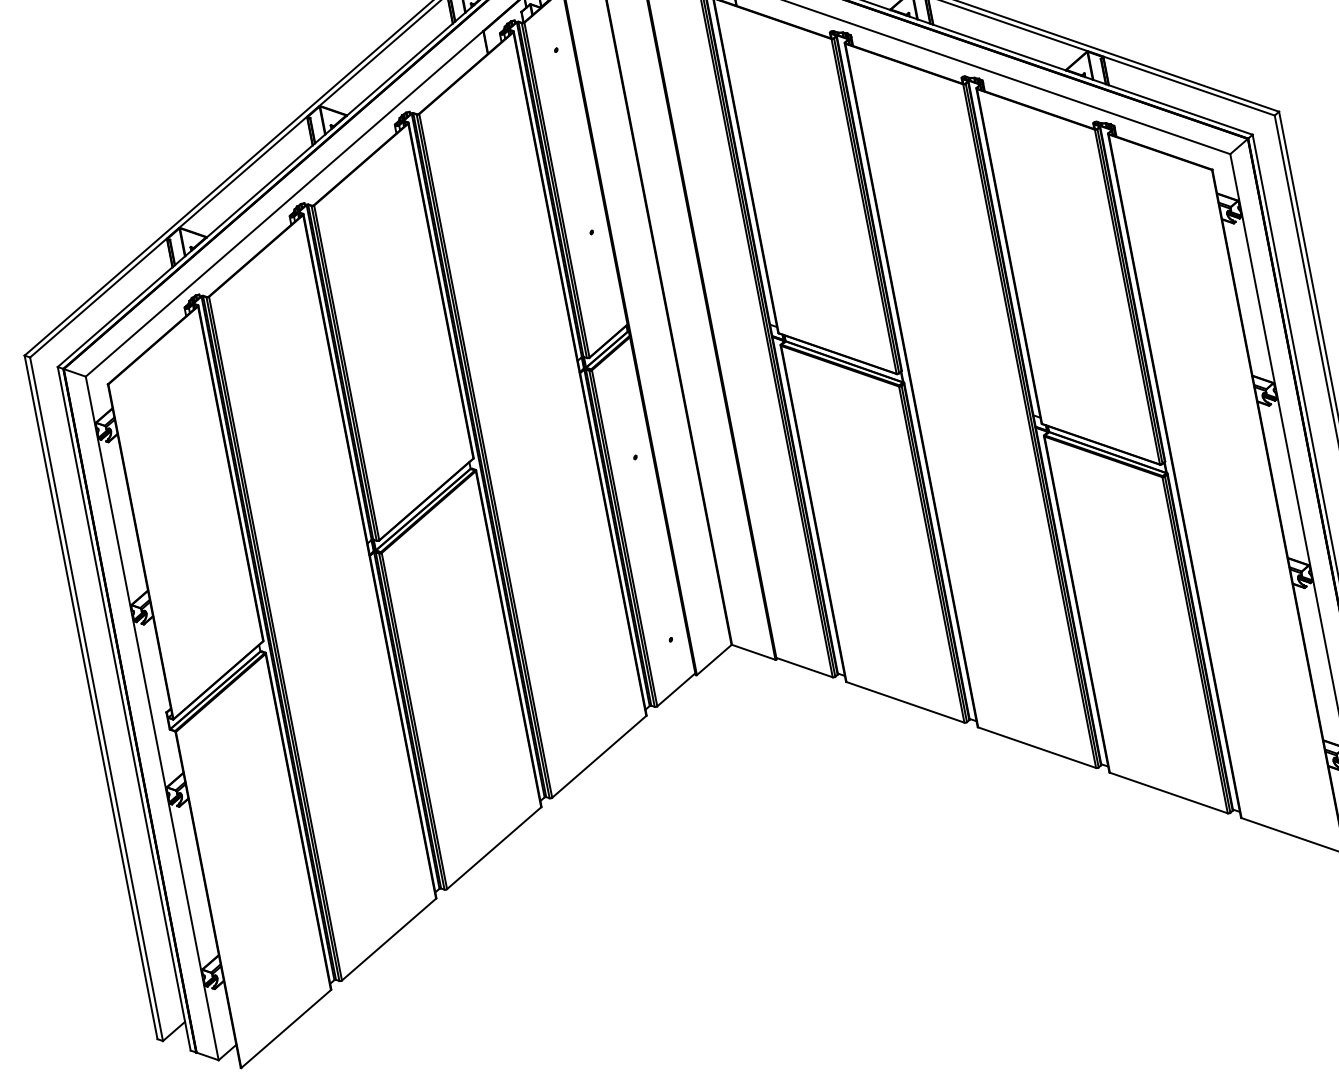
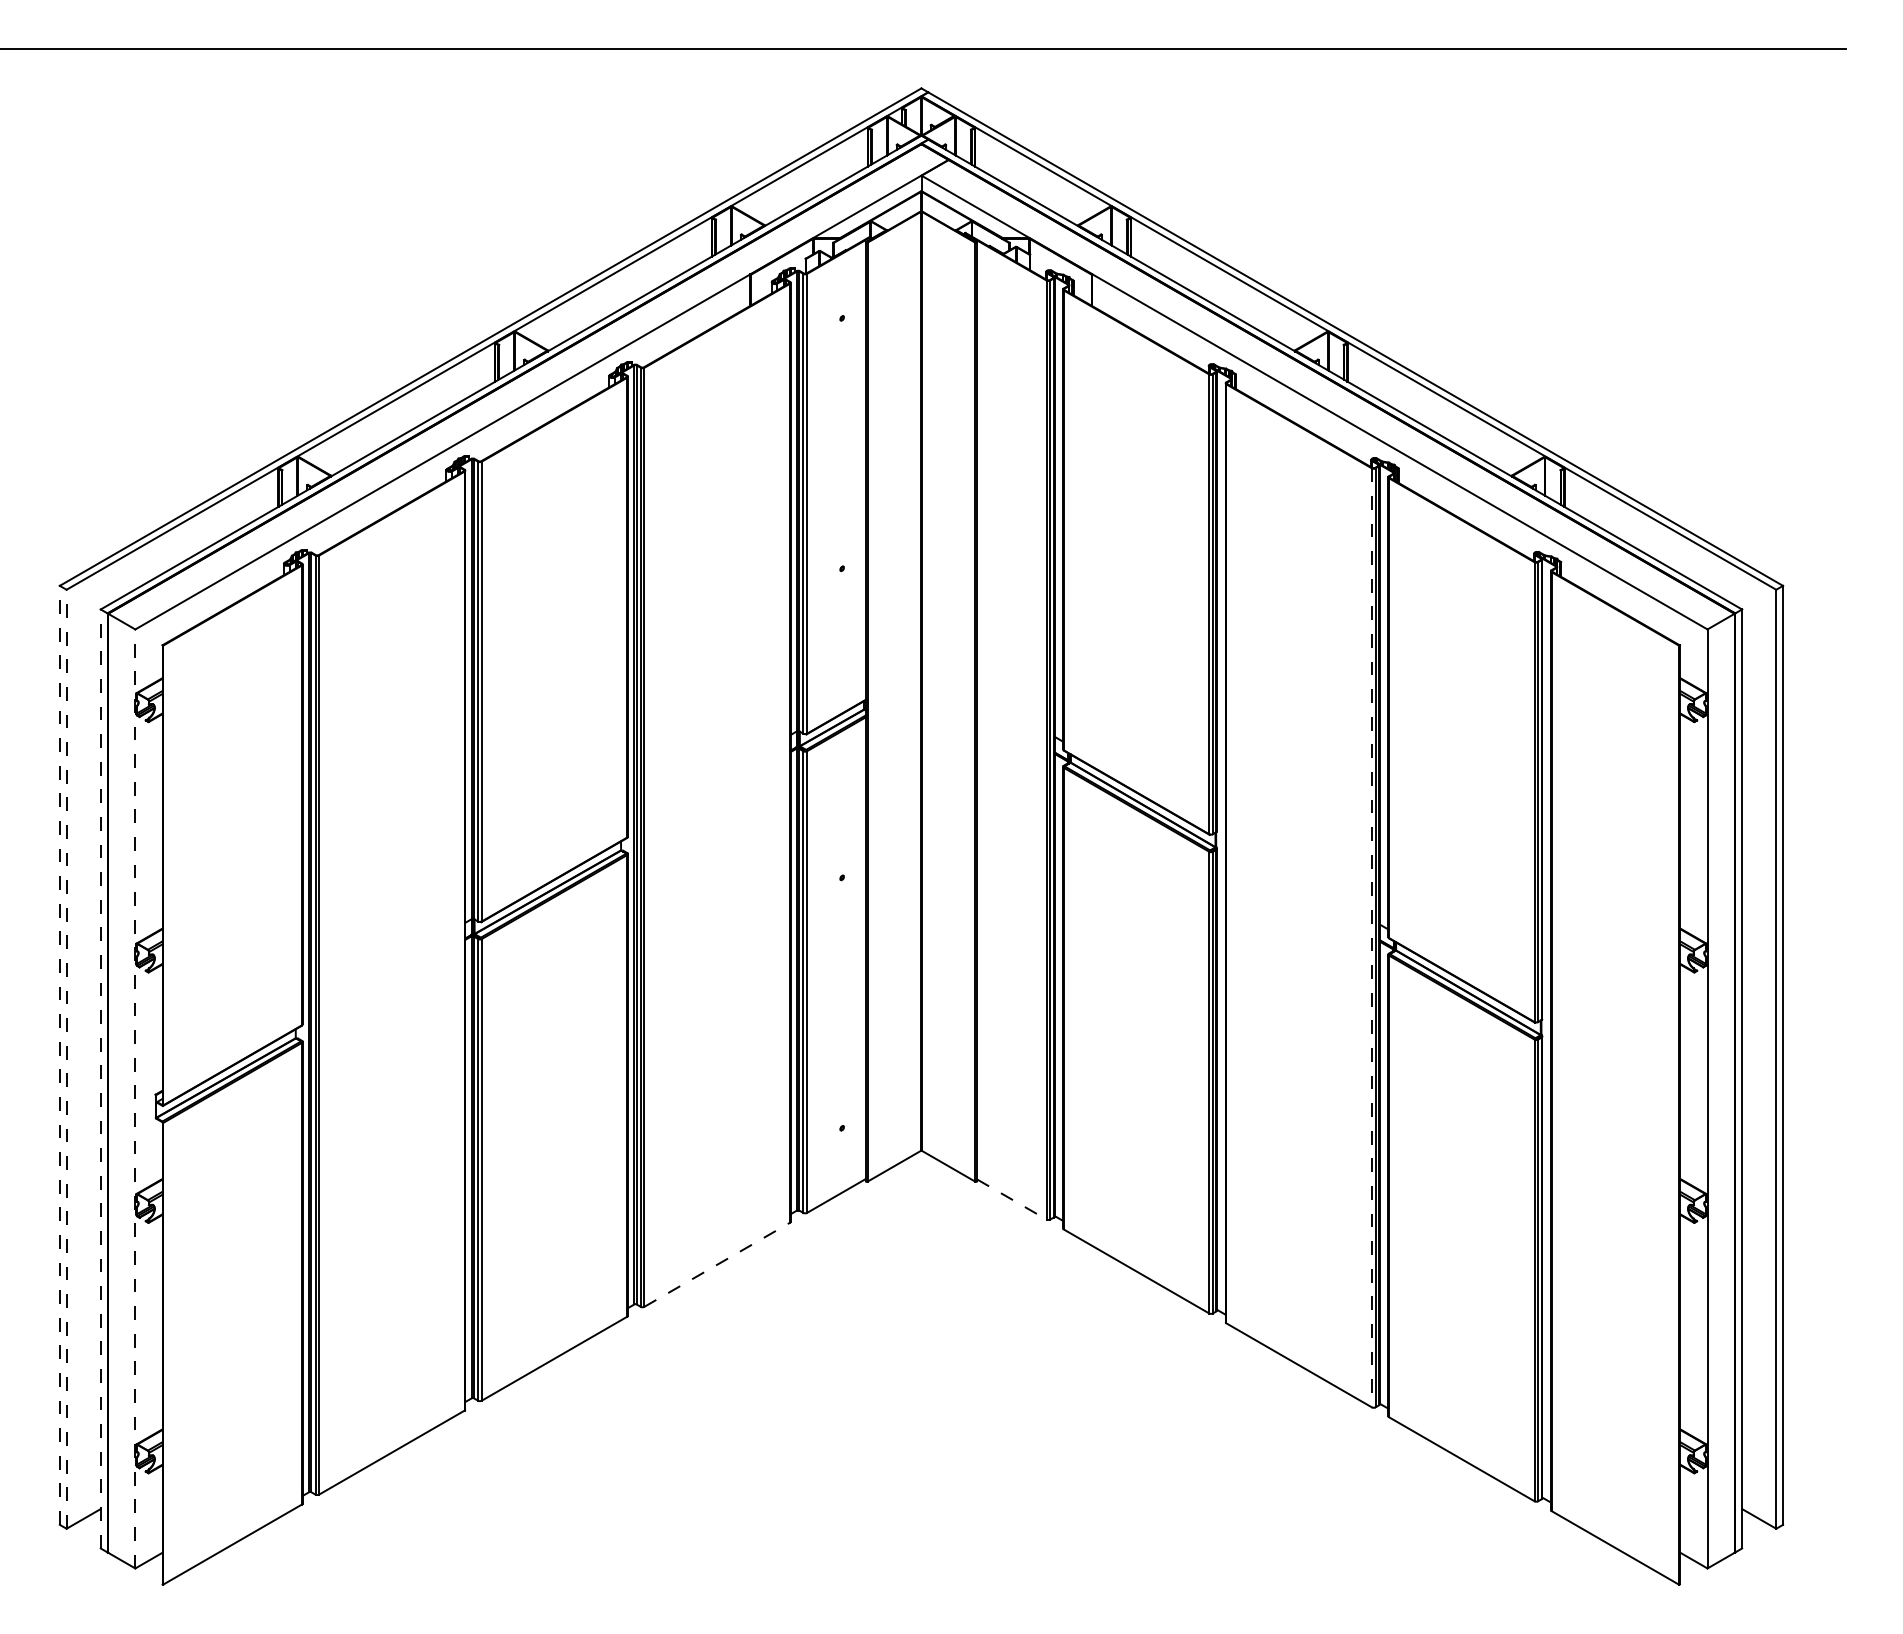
line: (1029, 426) -> (1371, 938), solid -> dashed
line: (805, 667) -> (1012, 1199), solid -> dashed
line: (90, 696) -> (59, 1054), solid -> dashed
line: (96, 698) -> (66, 1058), solid -> dashed
line: (123, 708) -> (100, 1078), solid -> dashed
line: (152, 718) -> (135, 1098), solid -> dashed
line: (599, 756) -> (717, 1264), solid -> dashed

